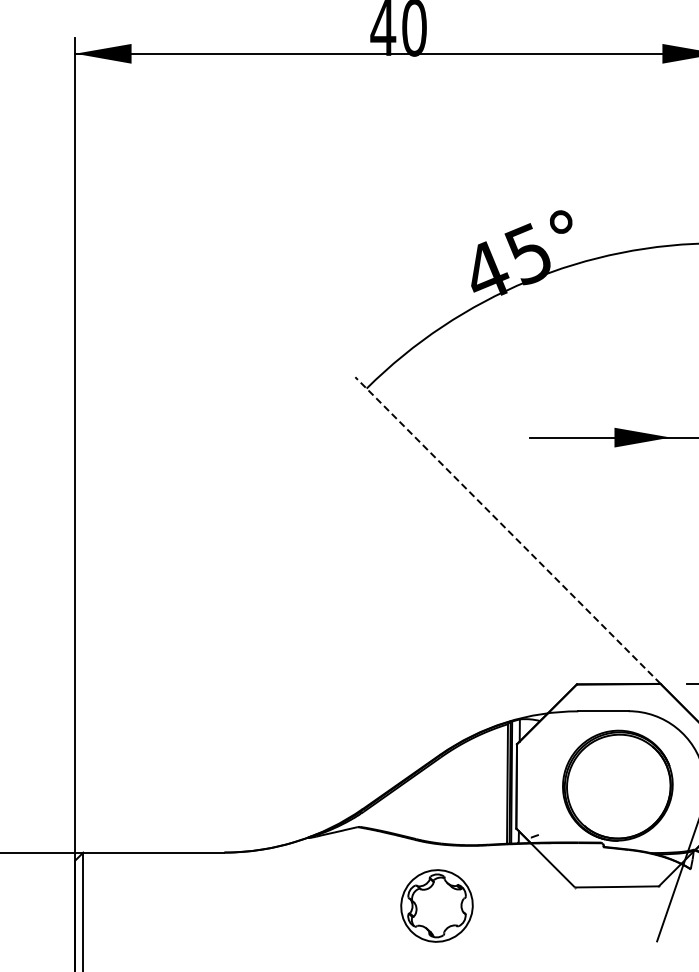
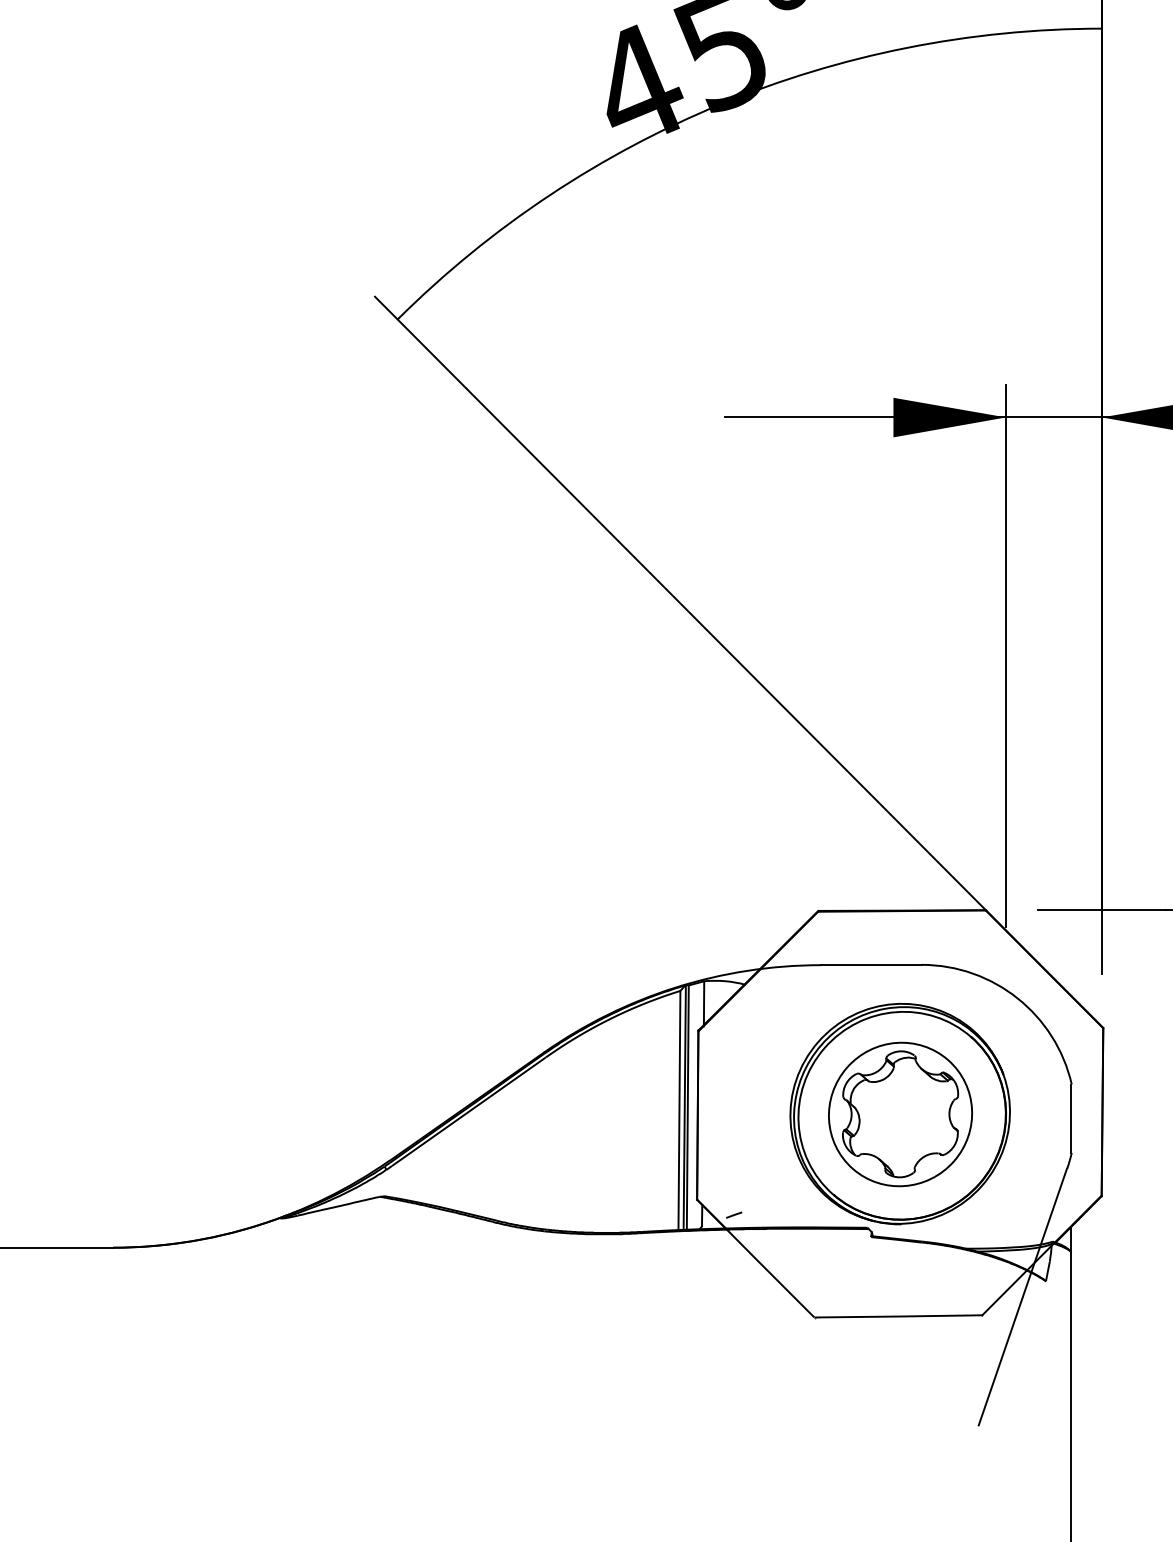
line: (507, 530) -> (679, 603), dashed -> solid
line: (670, 556) -> (1005, 655), added
part: (436, 905) -> (899, 1113), moved

